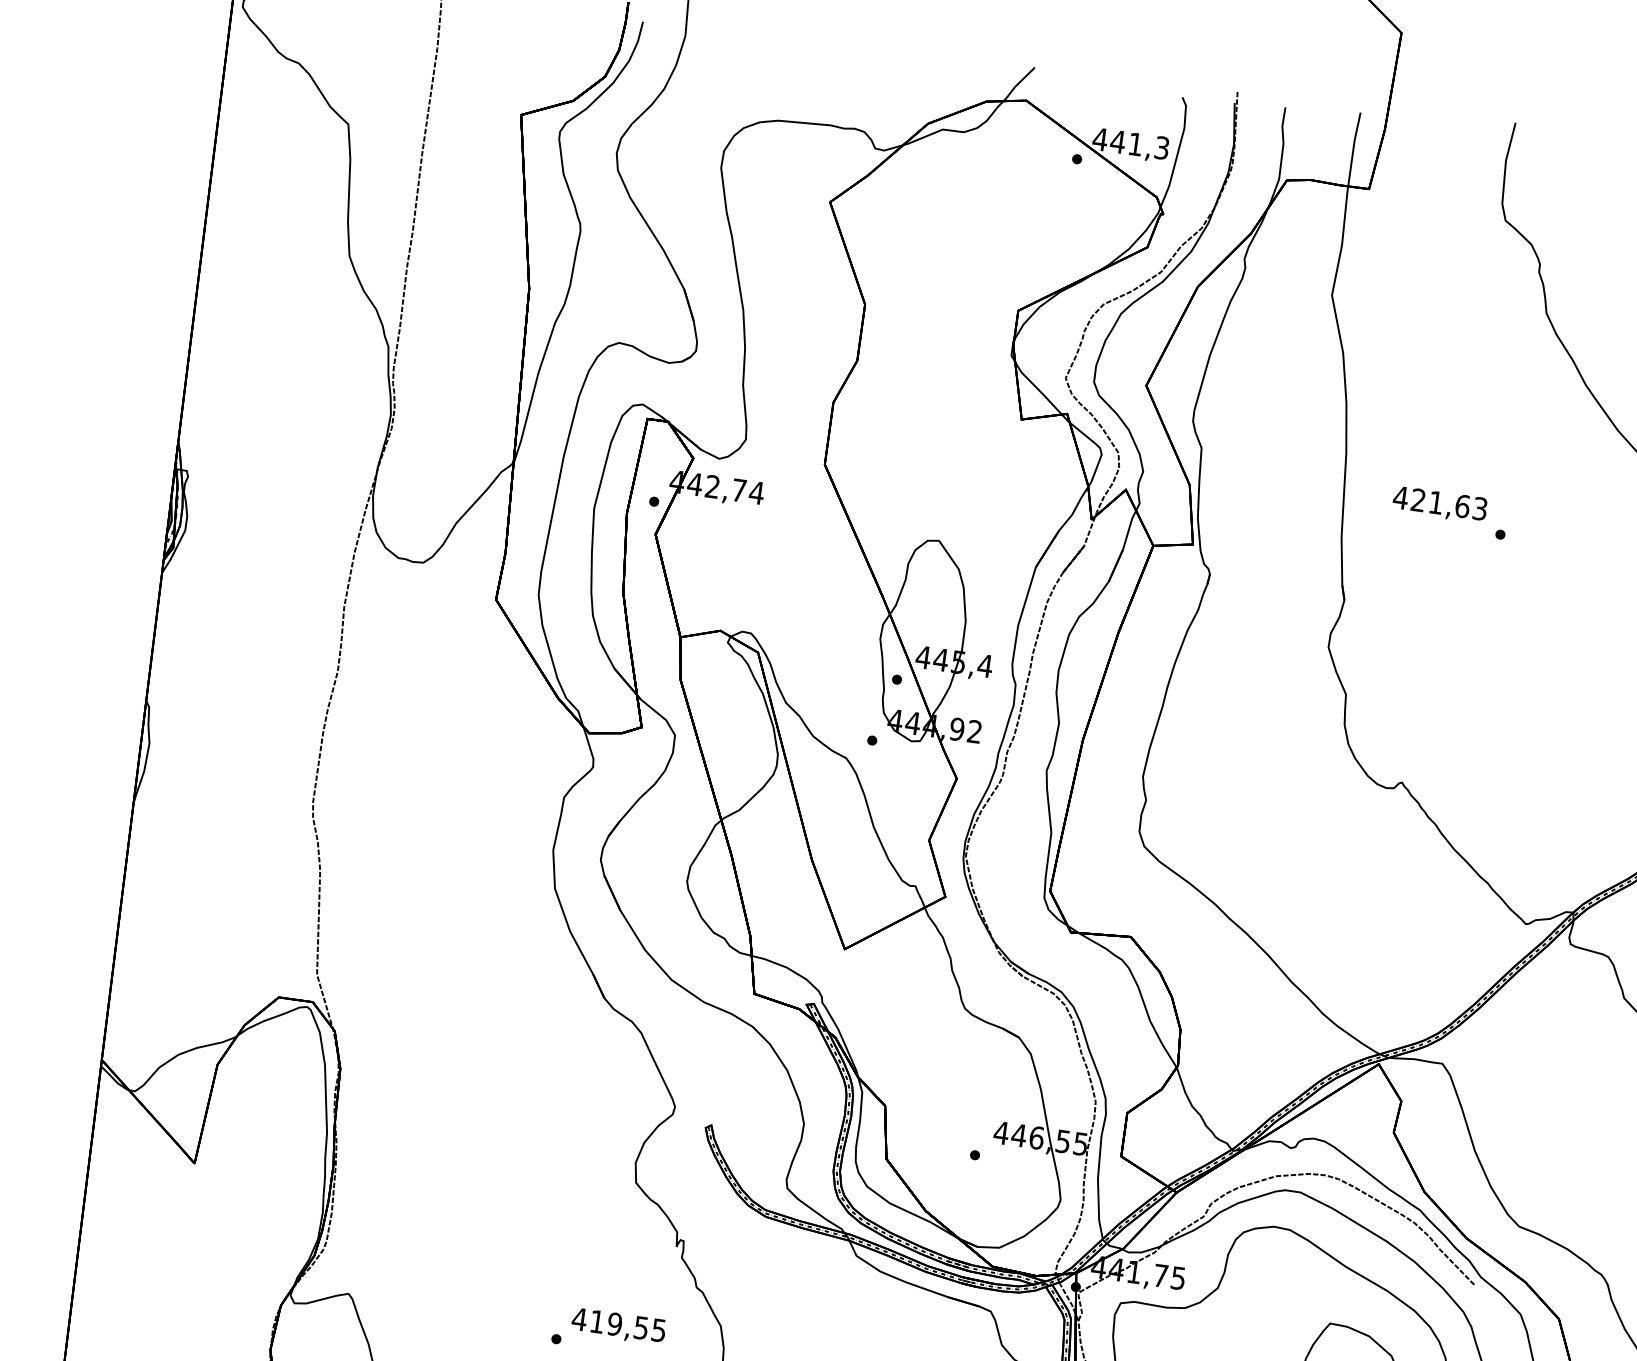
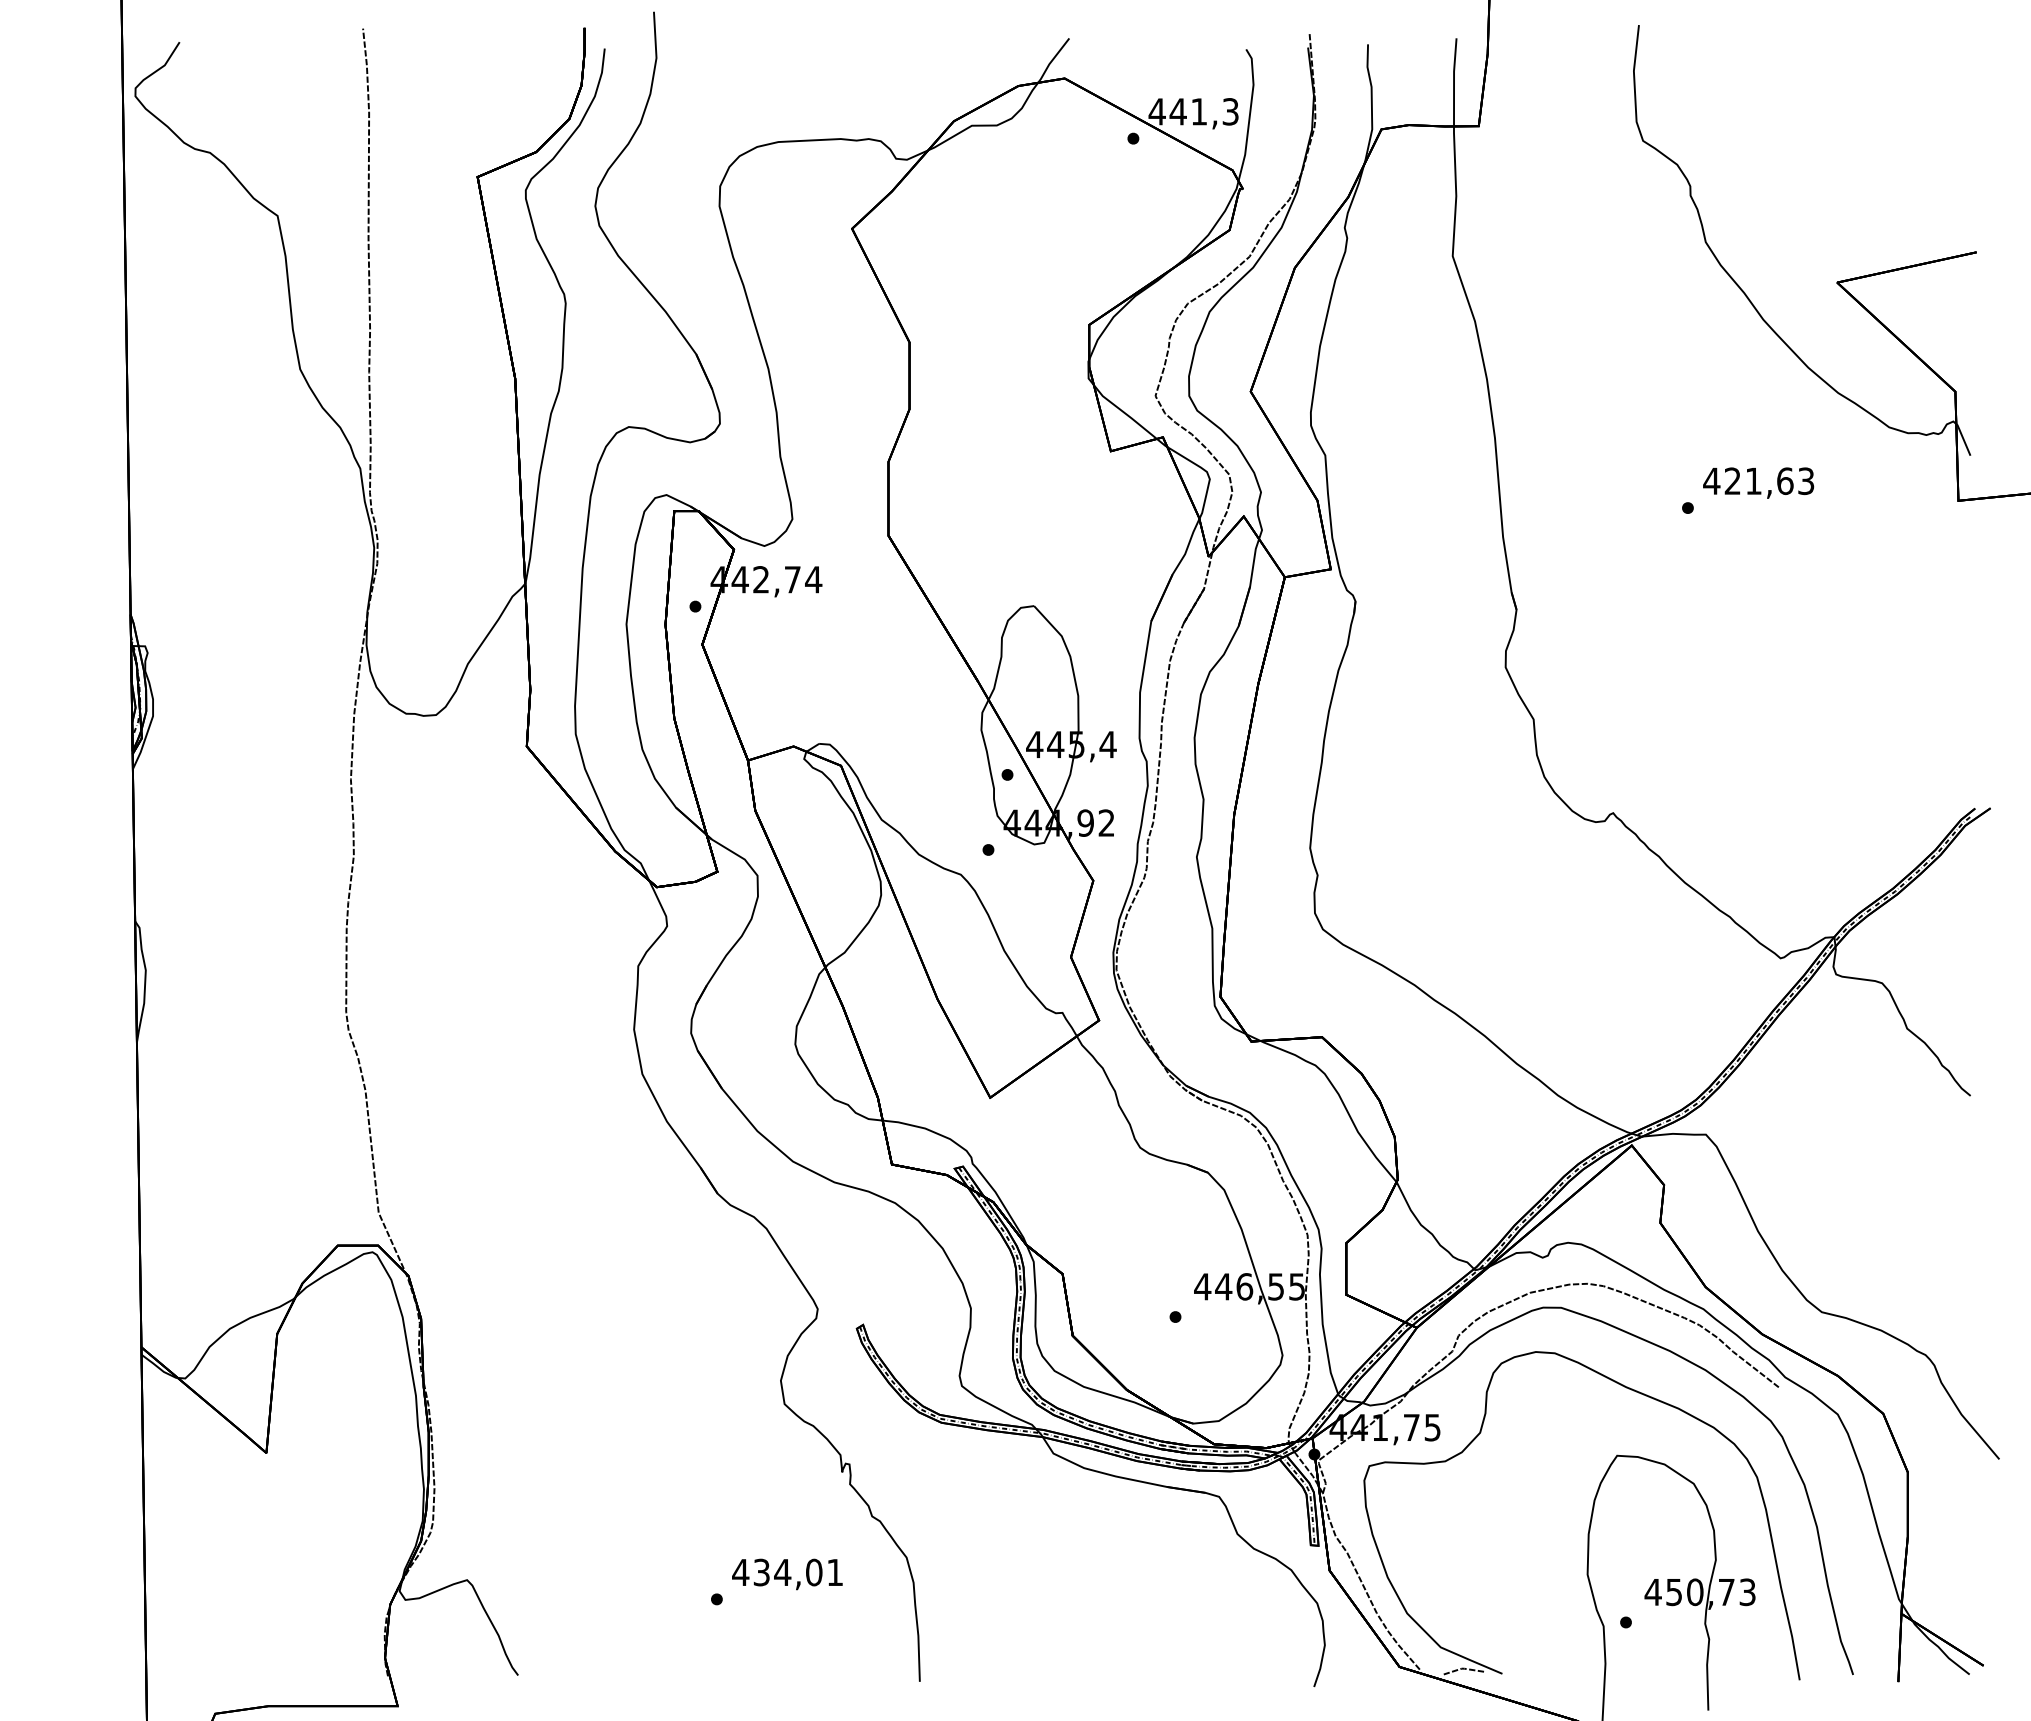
text: (1439, 504) -> (1758, 482), moved
text: (627, 1325) -> (797, 1572), 419,55 -> 434,01

